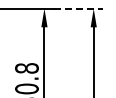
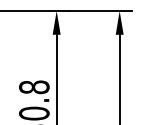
line: (78, 8) -> (100, 10), dashed -> solid

